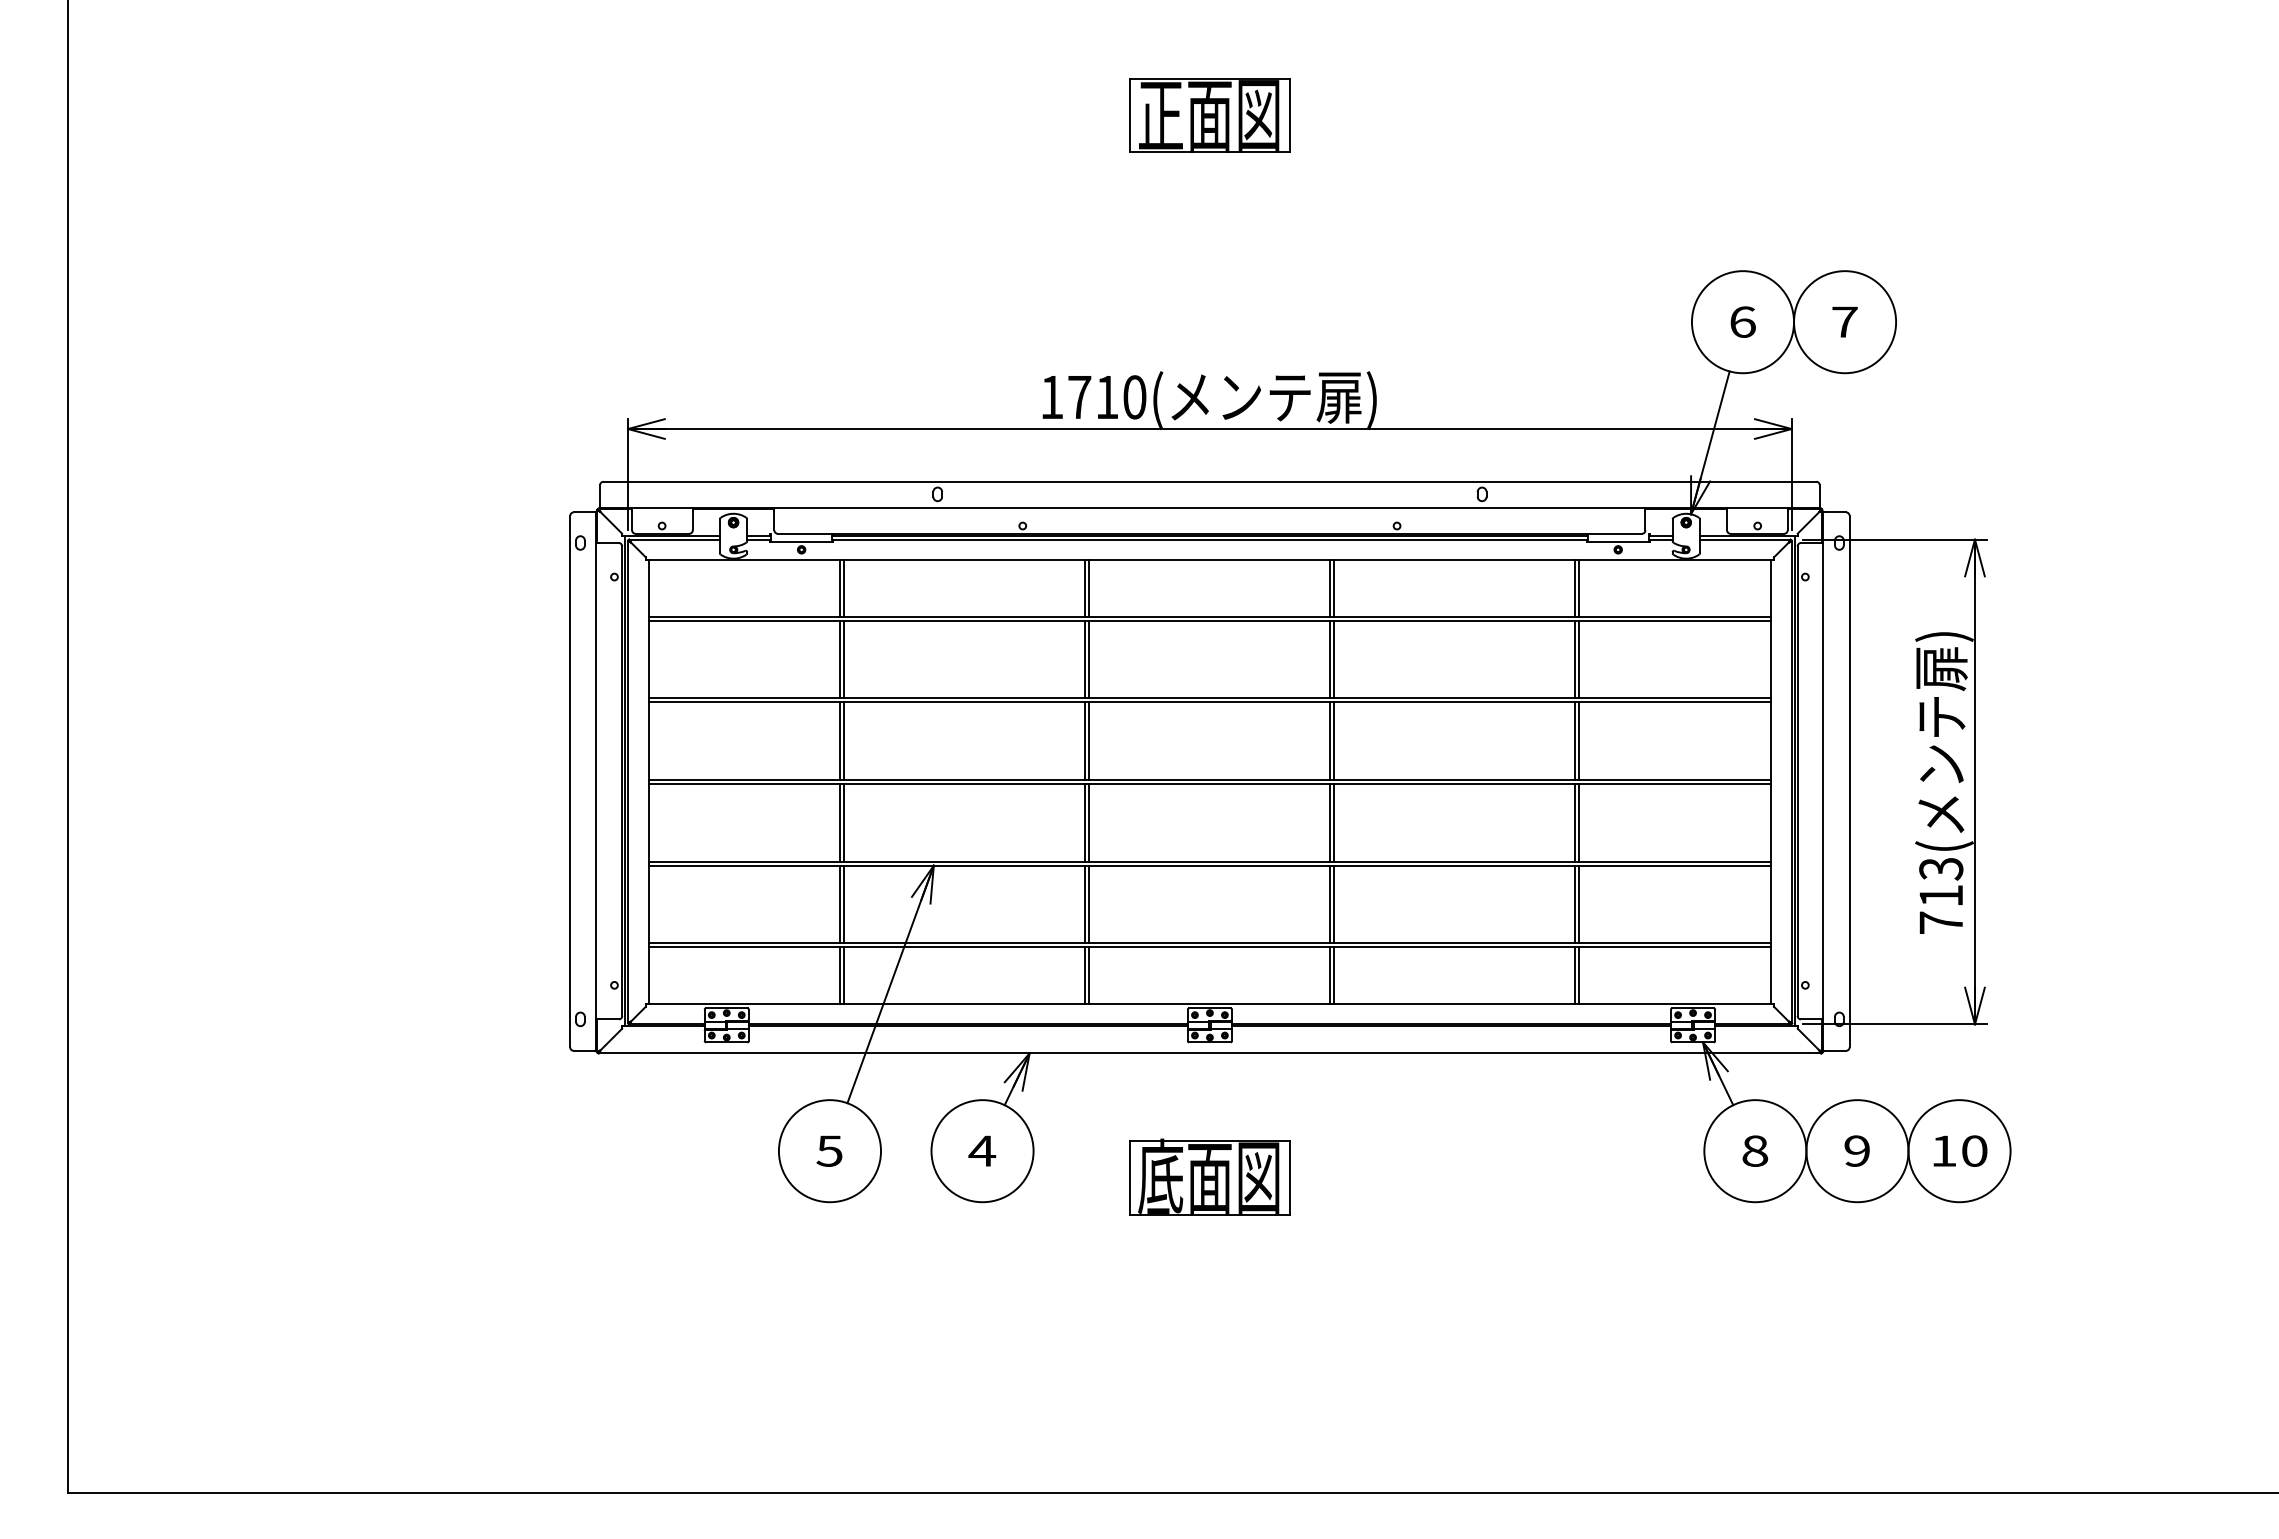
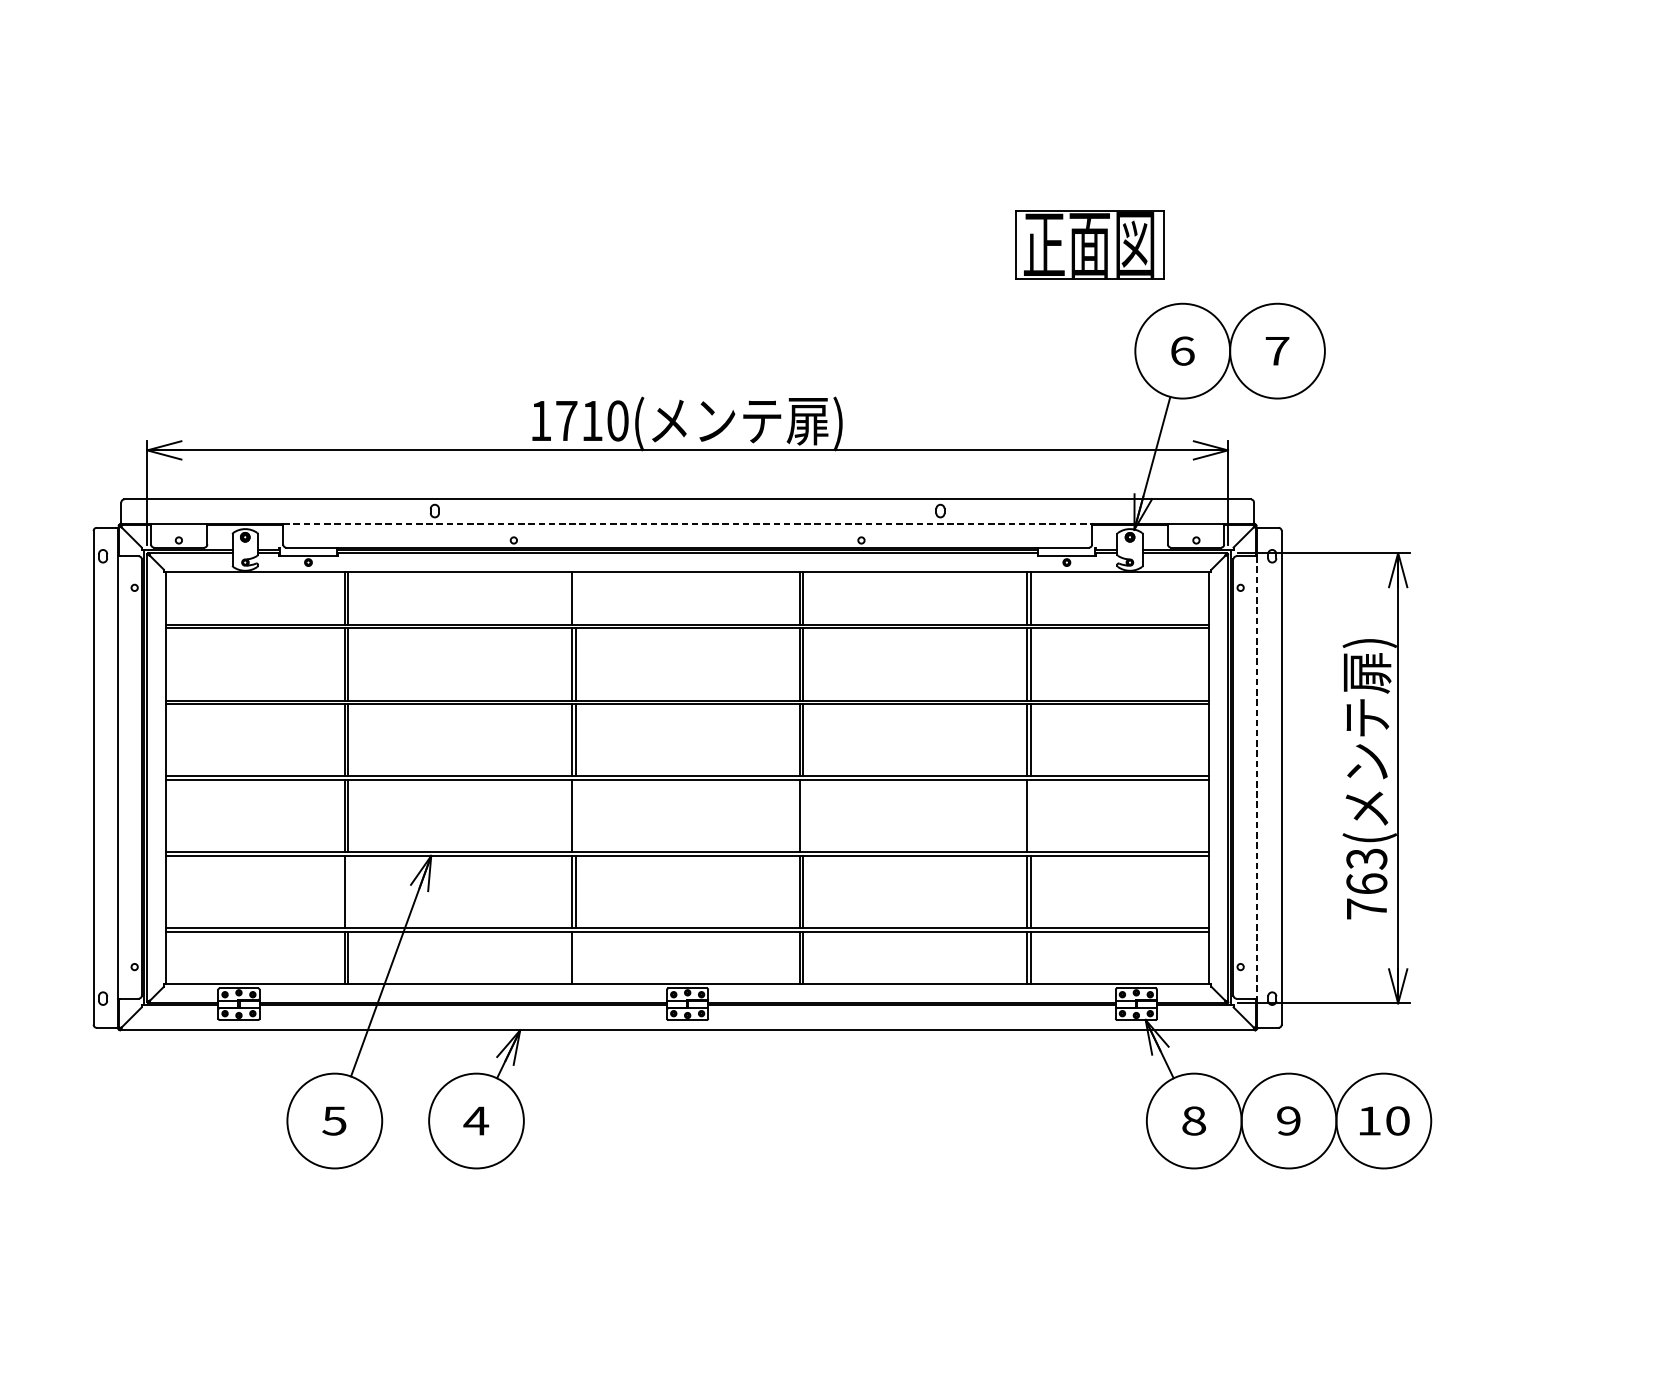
part: (1209, 115) -> (1089, 244), moved
line: (1209, 507) -> (687, 523), solid -> dashed
line: (1089, 588) -> (575, 598), removed
line: (1823, 781) -> (1257, 777), solid -> dashed
line: (1089, 822) -> (575, 815), removed
line: (1334, 822) -> (803, 815), removed
line: (1579, 822) -> (1030, 815), removed
text: (1941, 895) -> (1367, 883), 713( -> 763(
line: (844, 904) -> (348, 891), removed
line: (1089, 975) -> (575, 957), removed
part: (1209, 1176) -> (687, 1144), removed

